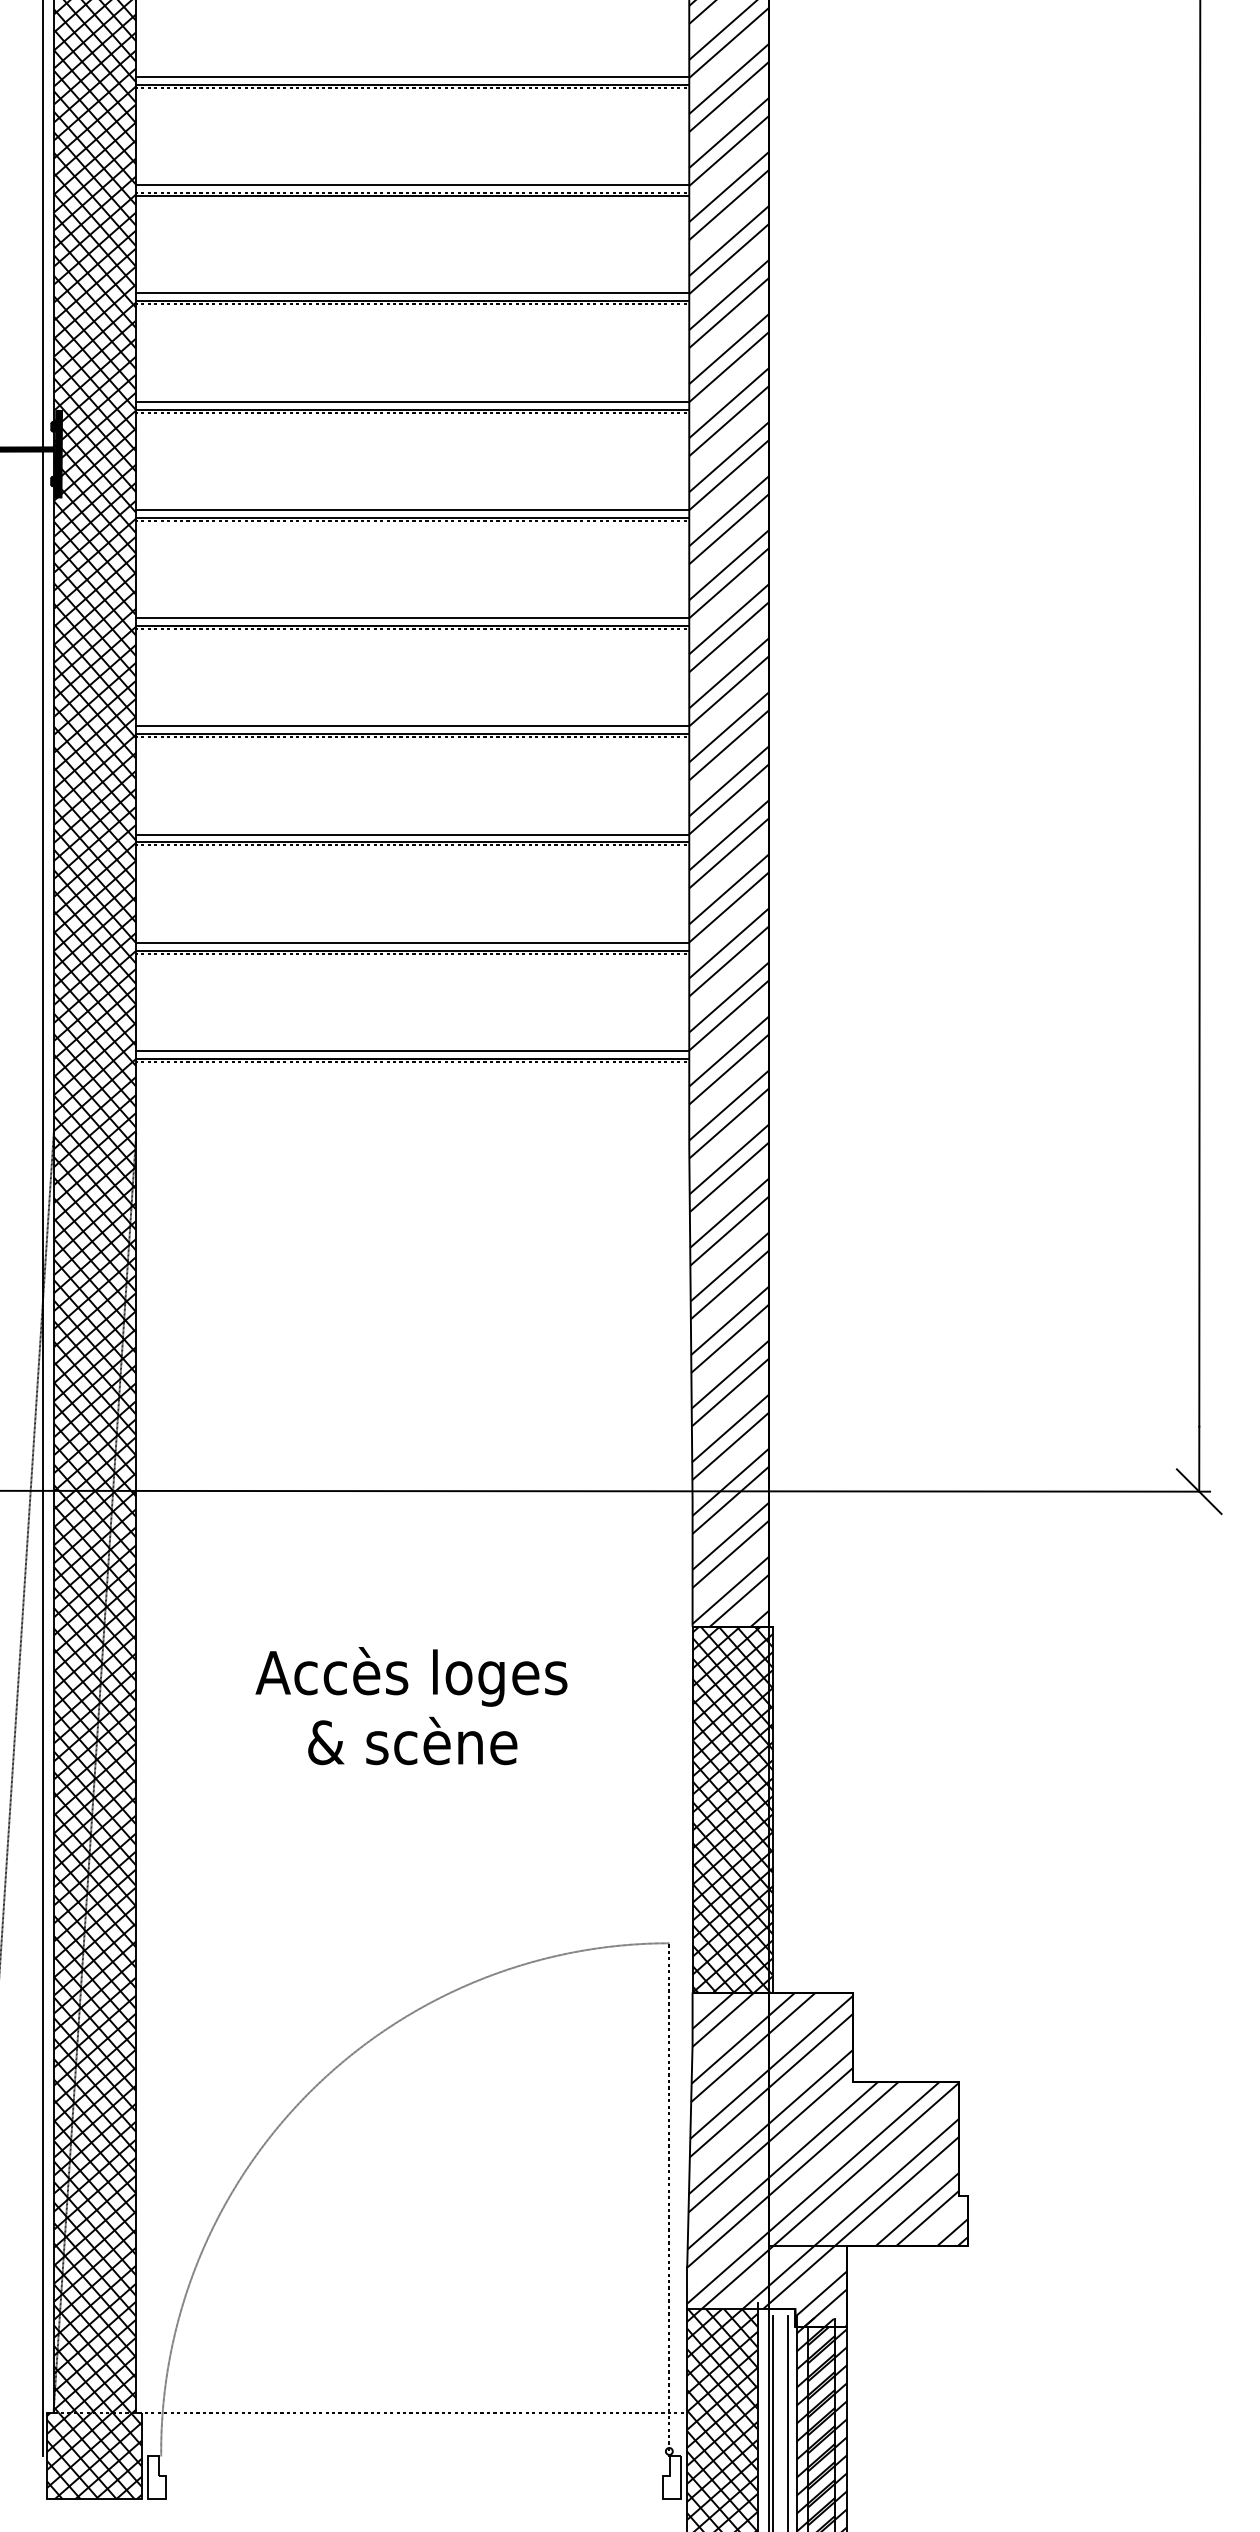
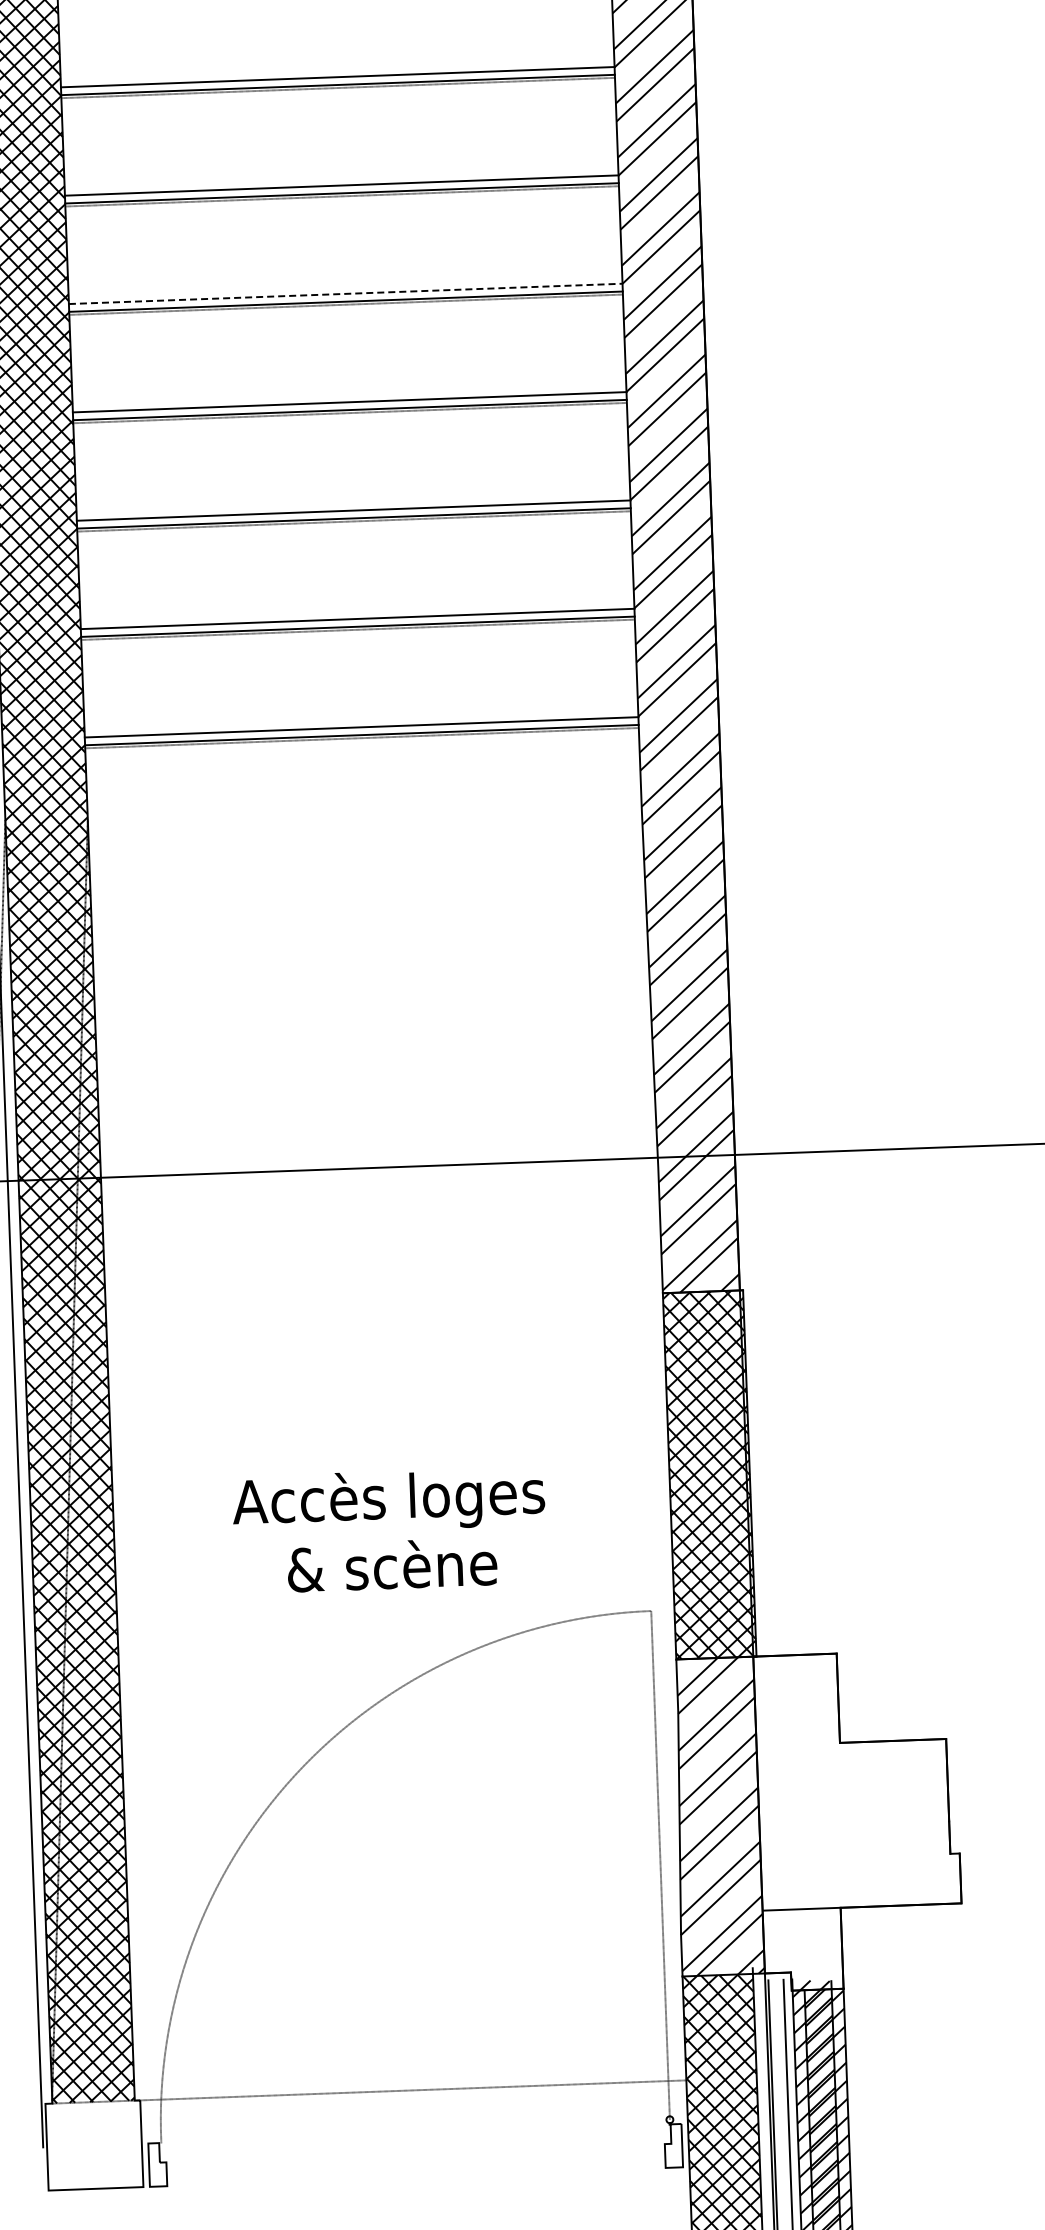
line: (413, 618) -> (346, 294), solid -> dashed
text: (411, 1706) -> (389, 1530), moved
hatch: (868, 2159) -> (858, 1820), removed
hatch: (94, 2455) -> (94, 2144), removed

